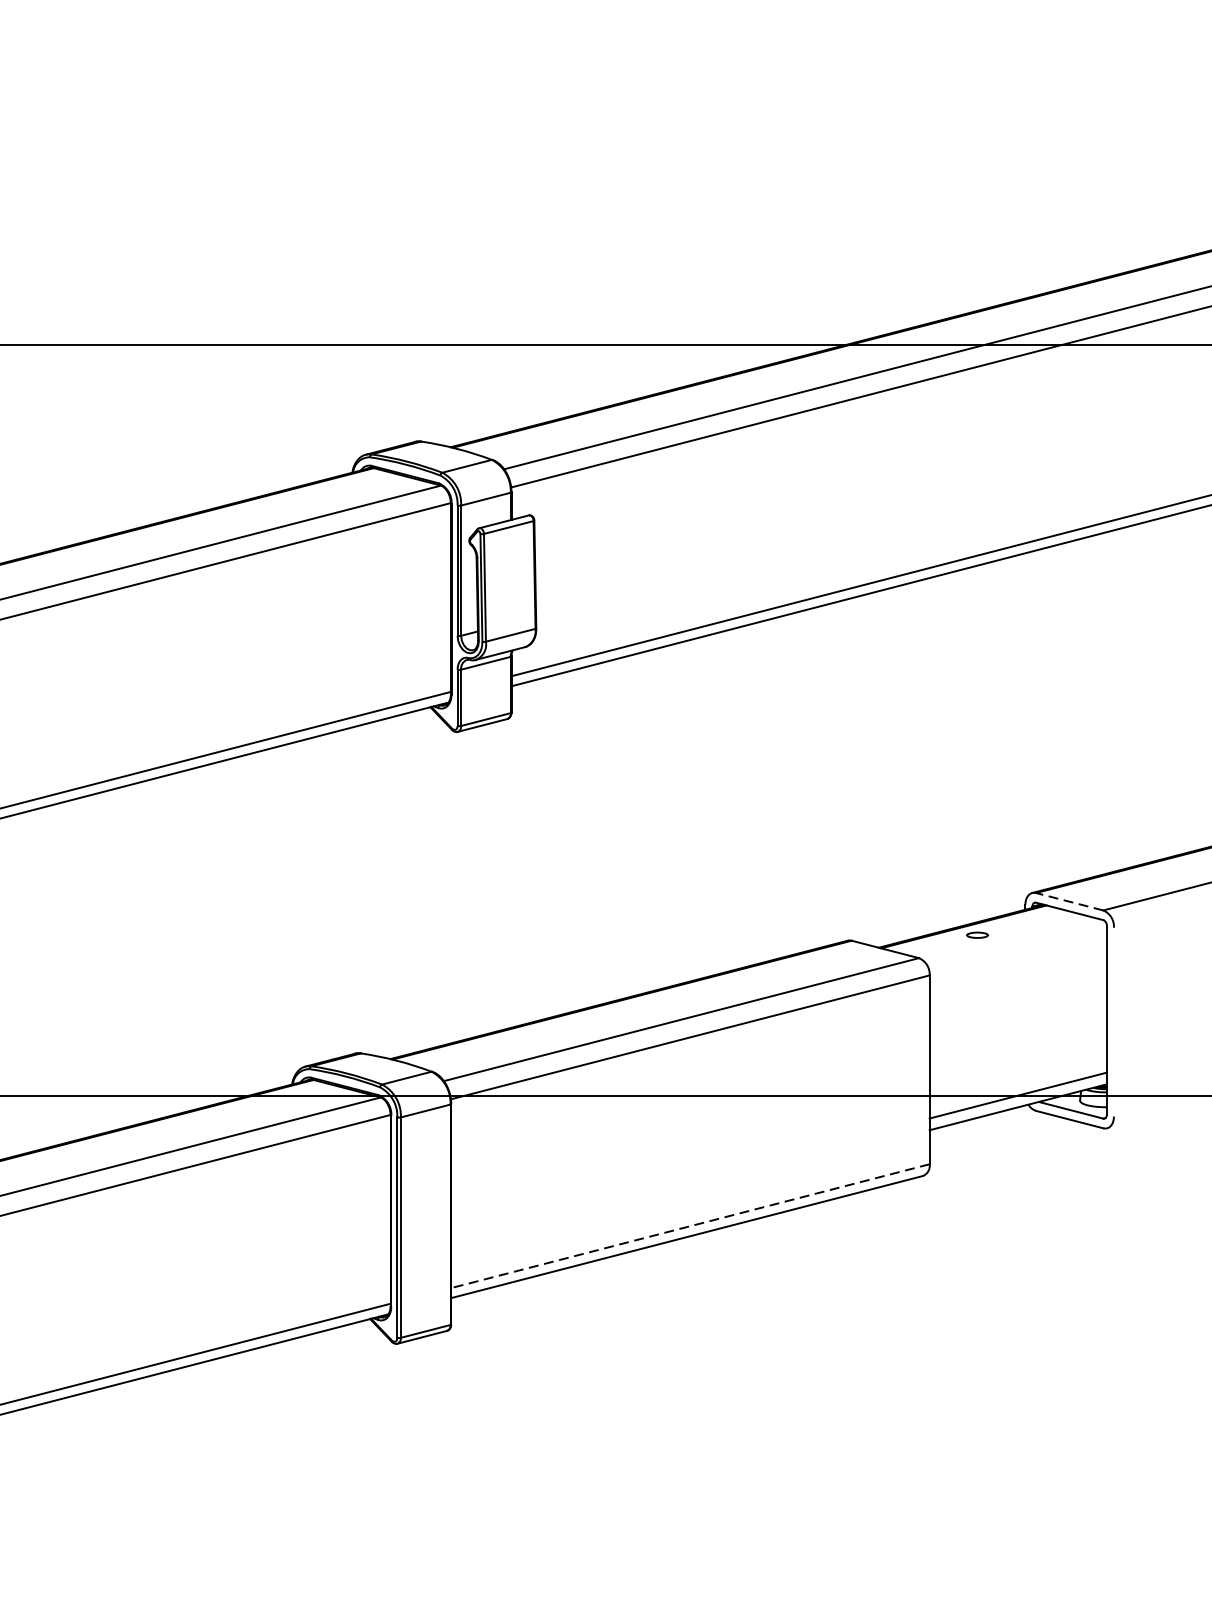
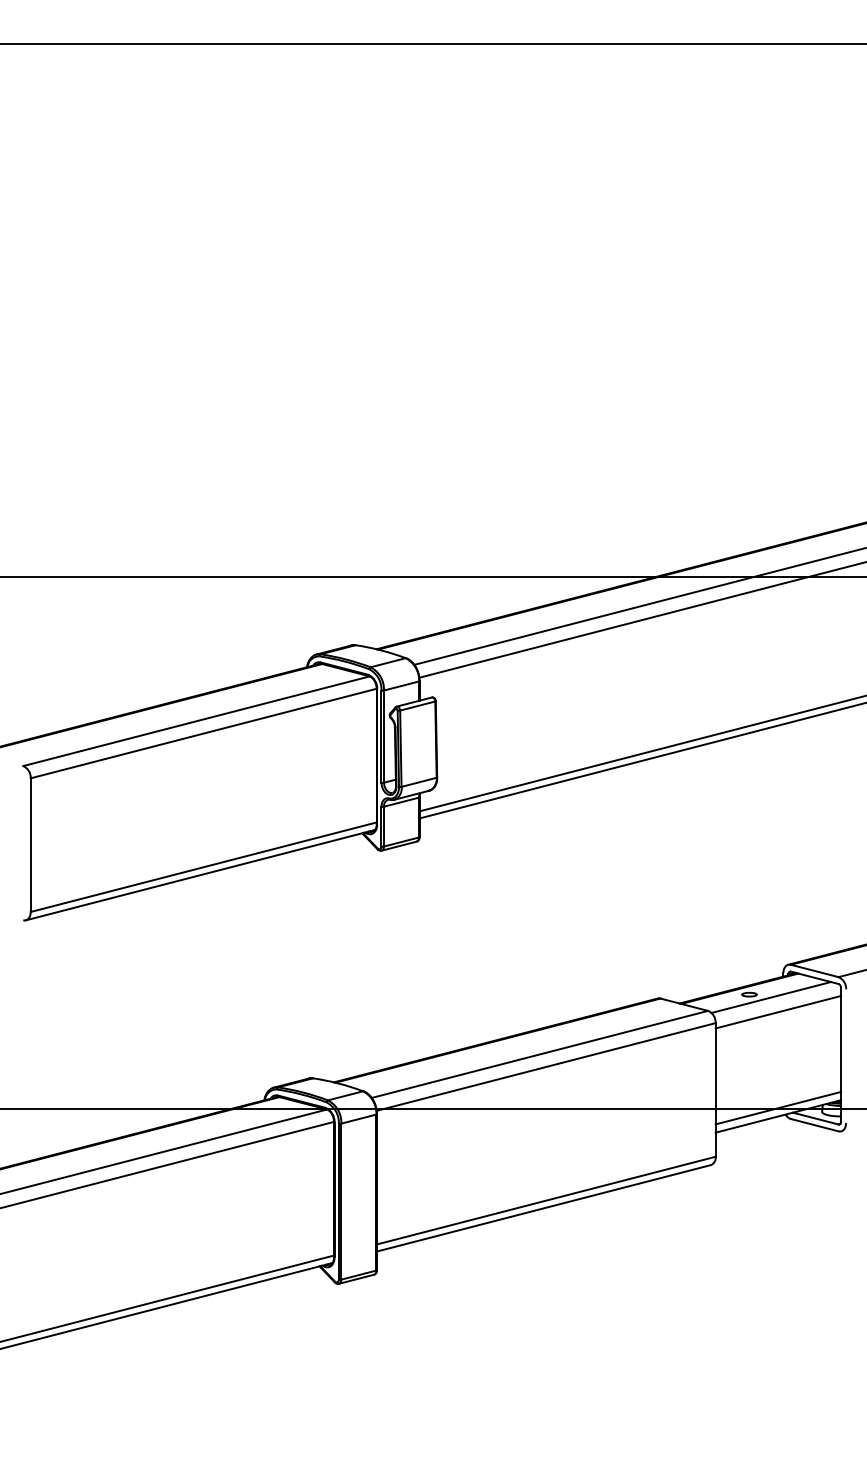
line: (1069, 901) -> (814, 970), dashed -> solid
line: (1008, 939) -> (771, 997), added
line: (1018, 959) -> (778, 1011), added
line: (690, 1226) -> (546, 1200), dashed -> solid

